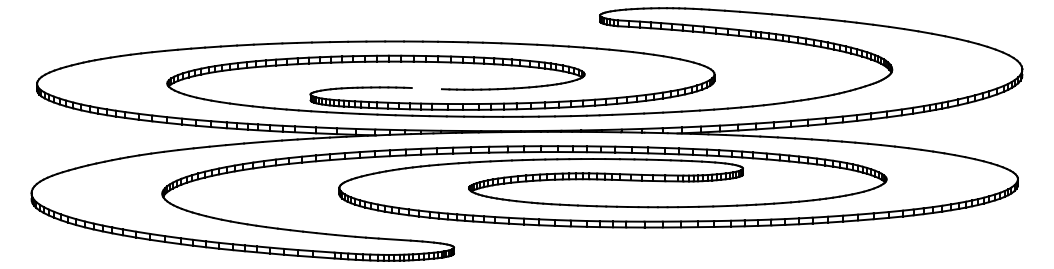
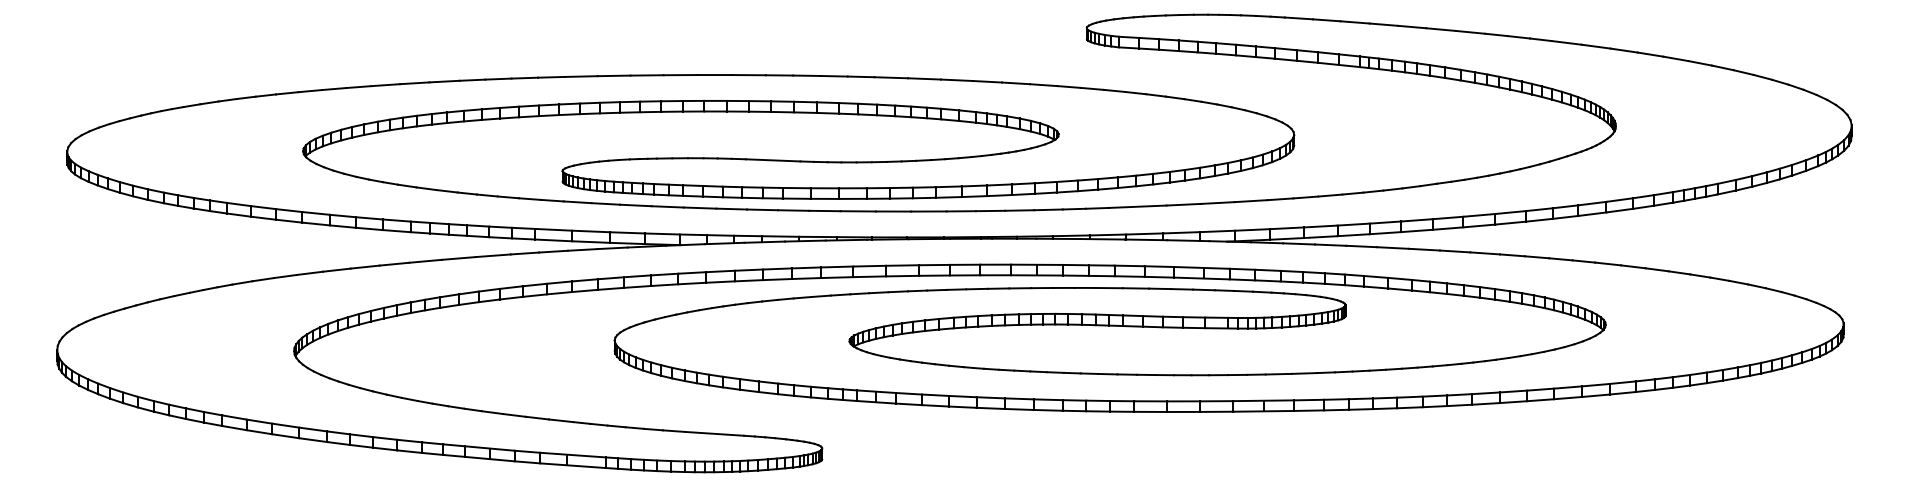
line: (426, 88) -> (772, 160), added

